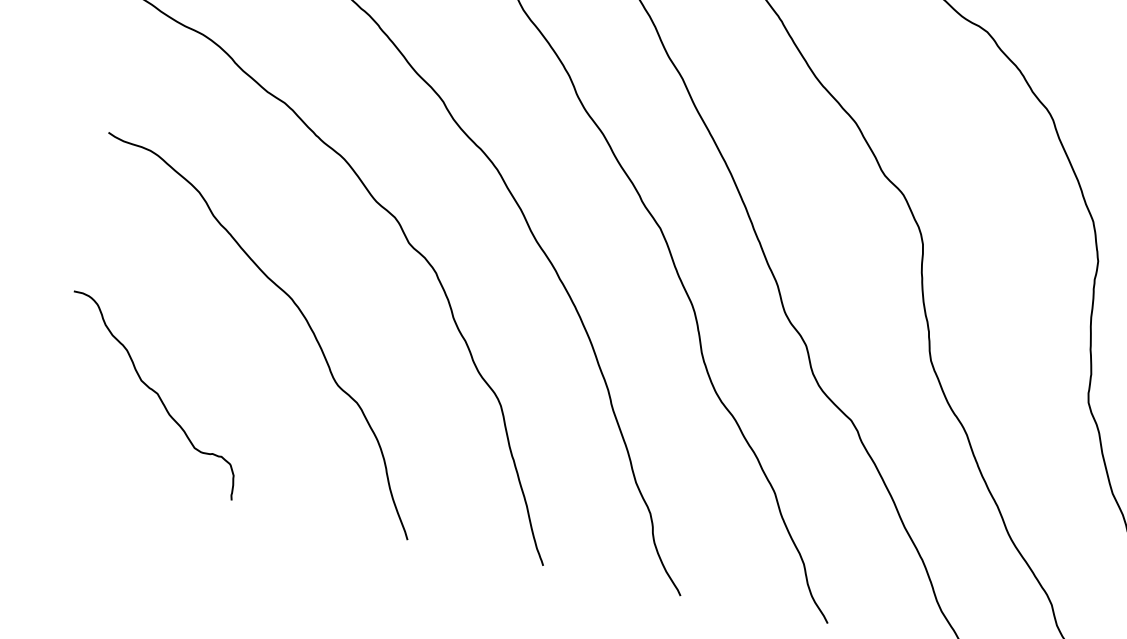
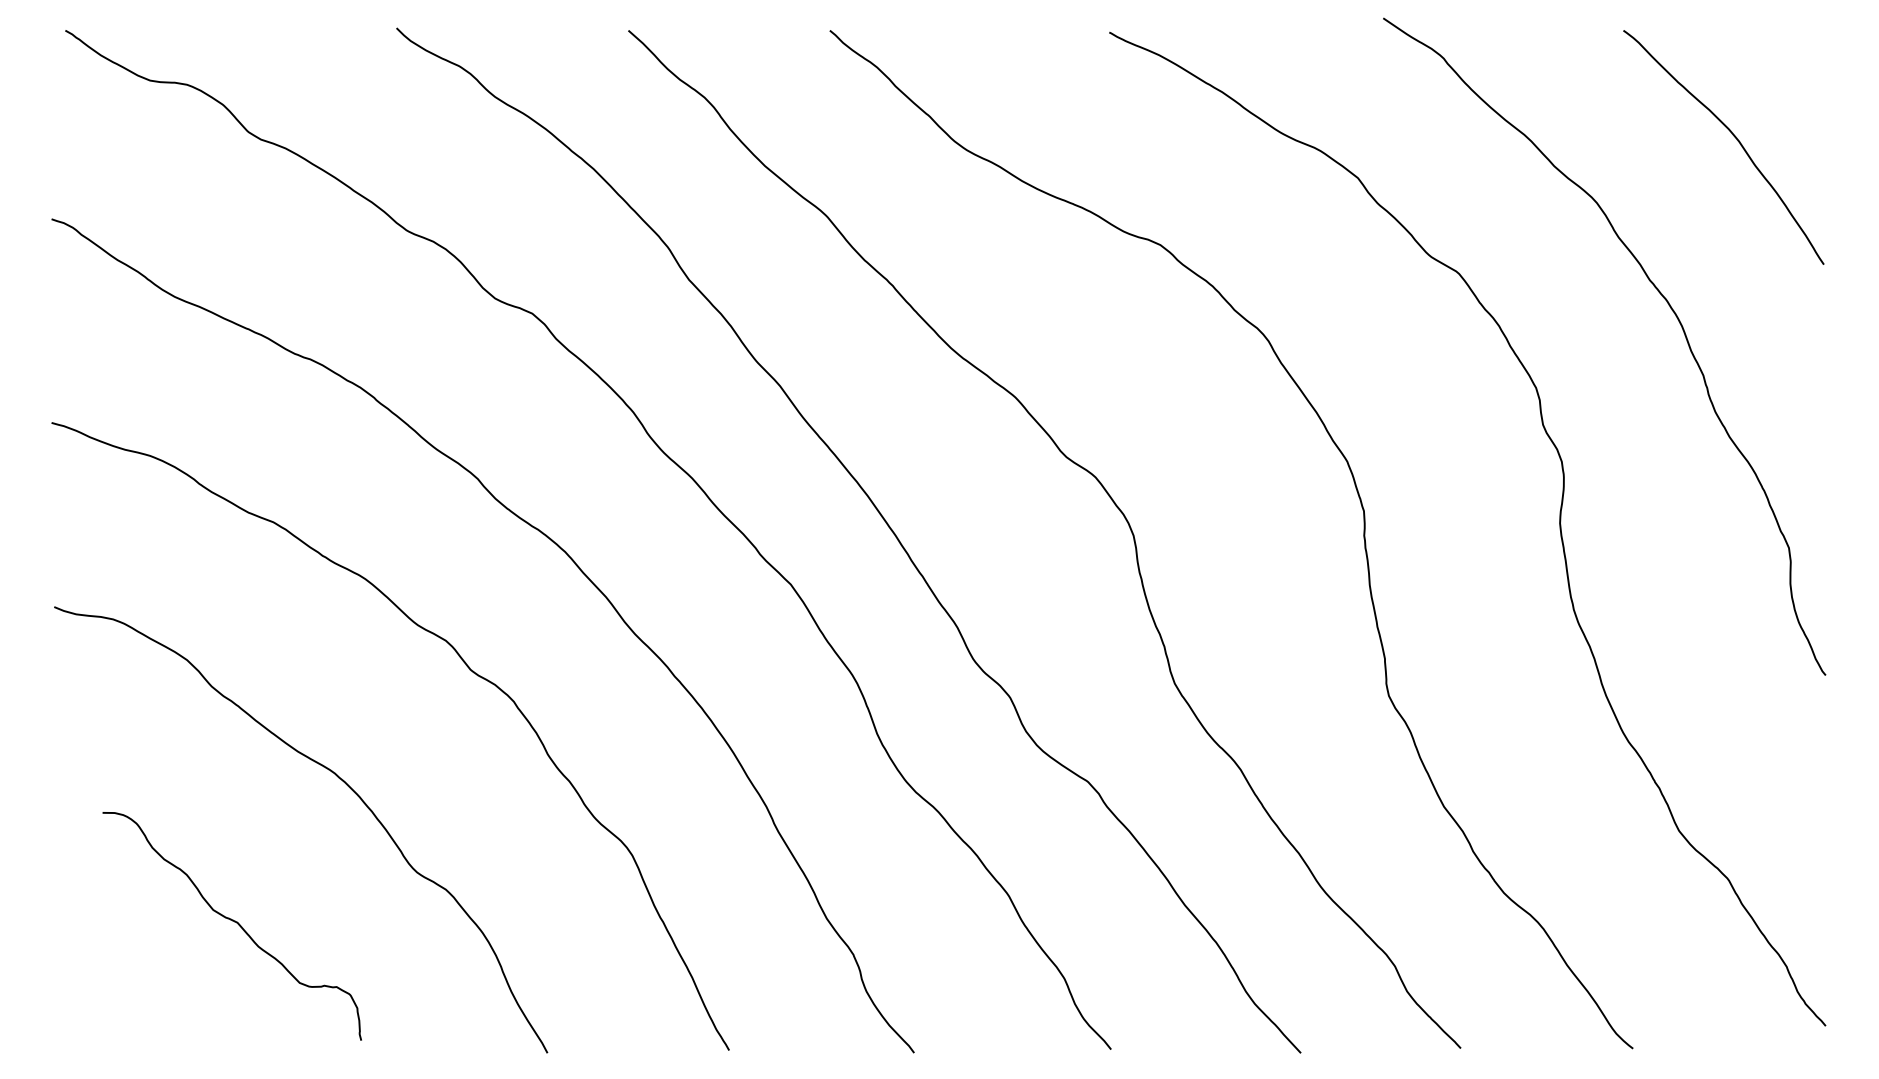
curve: (155, 393) -> (234, 922), moved

